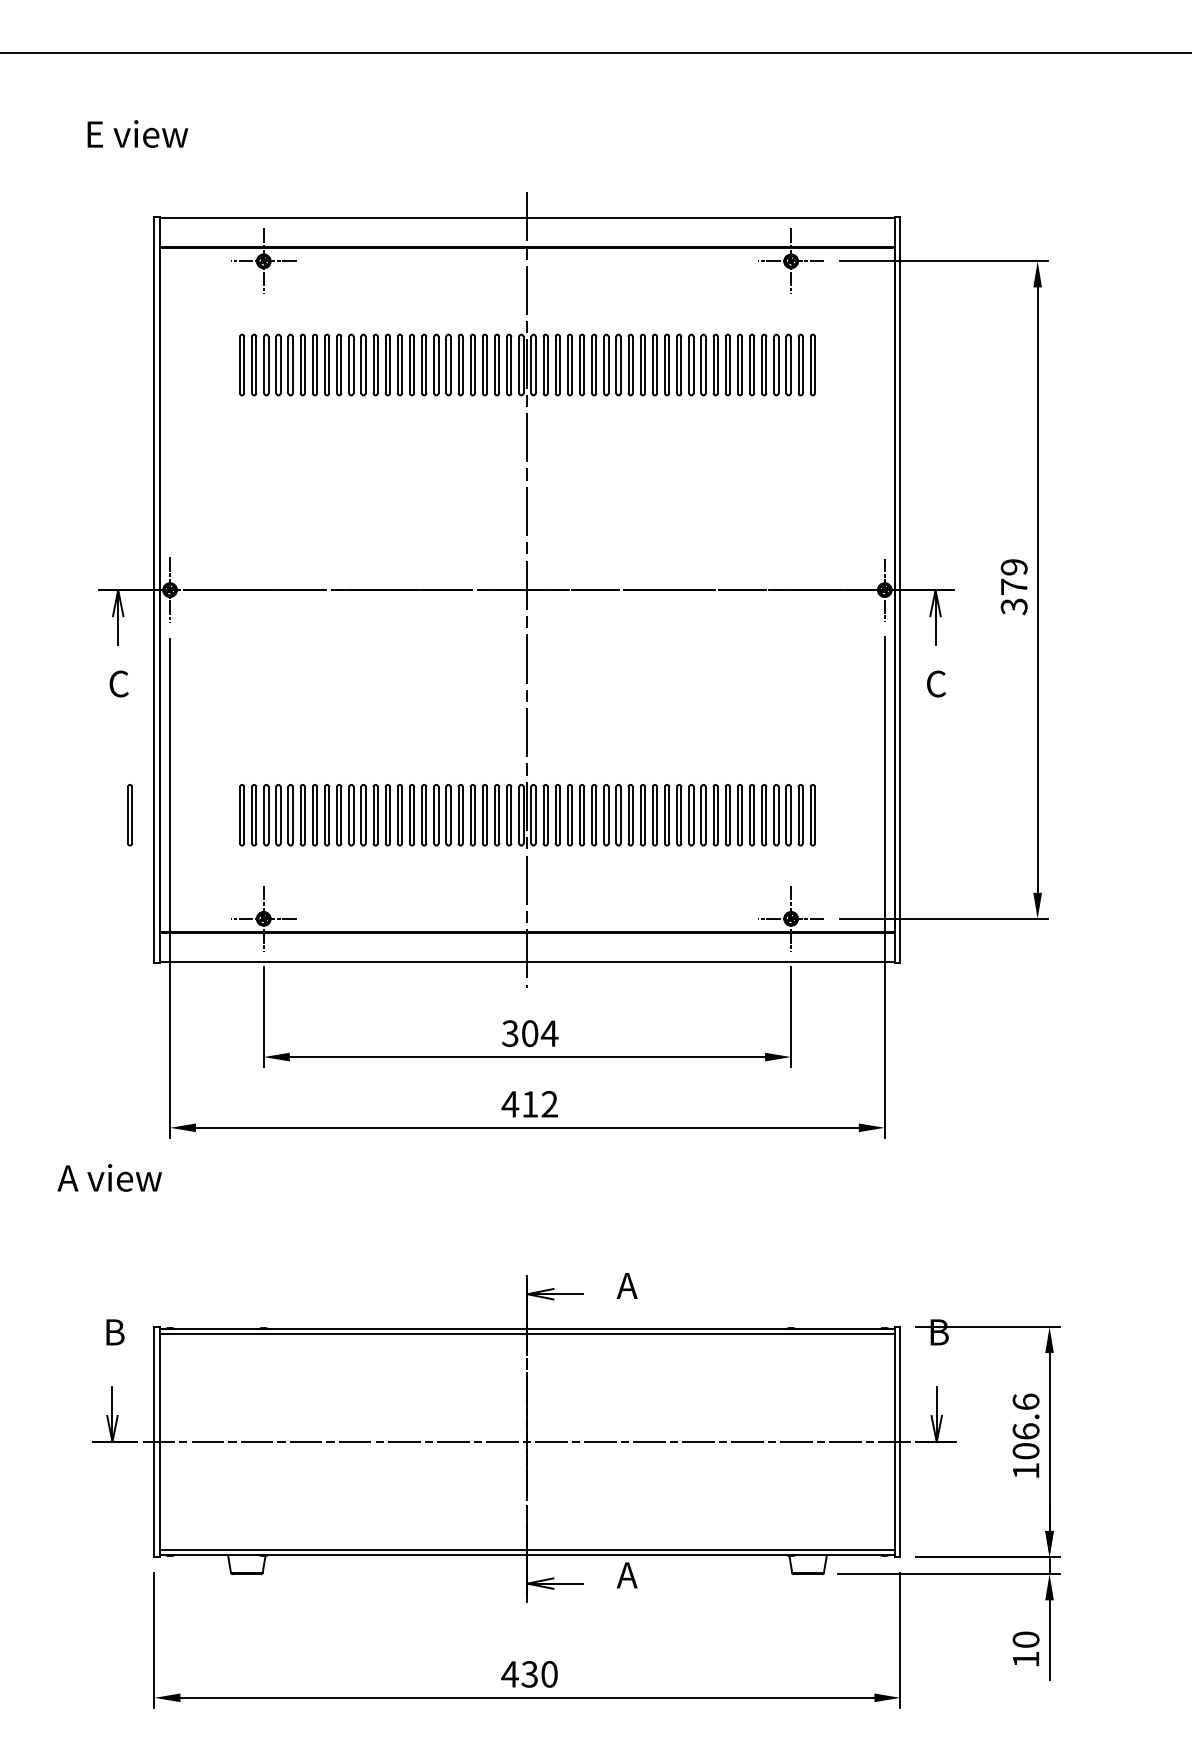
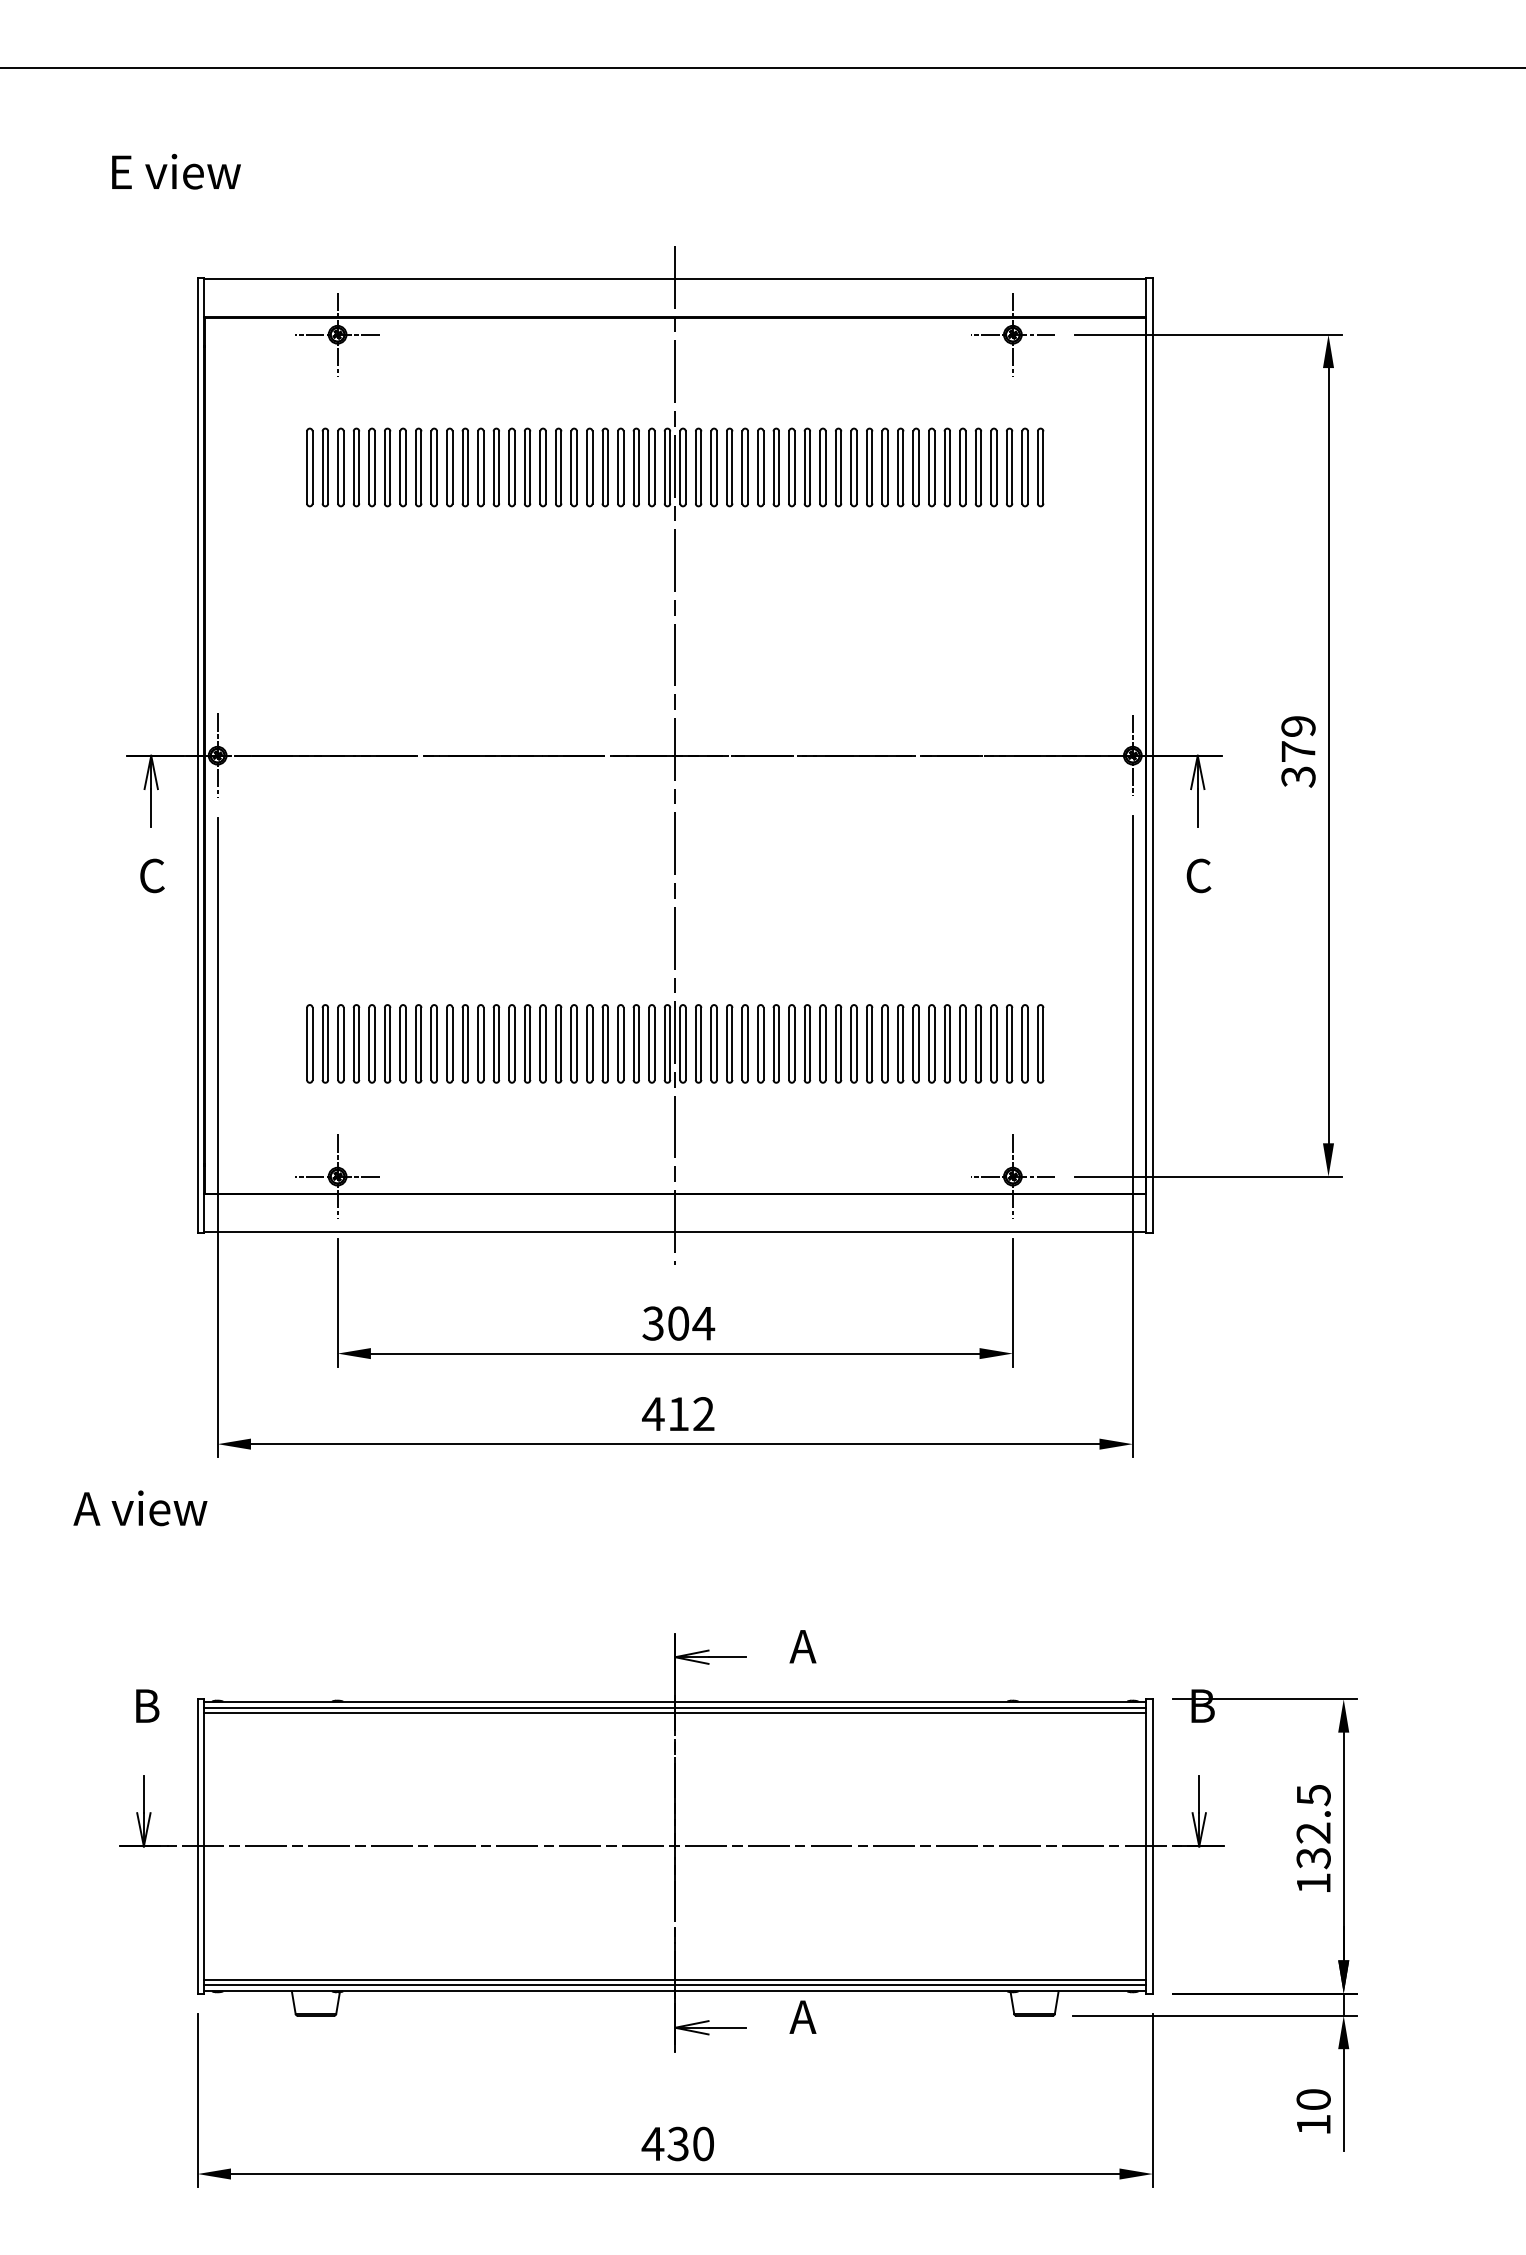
part: (129, 814) -> (165, 1043), removed
line: (527, 1337) -> (675, 1712), added
text: (1025, 1426) -> (1313, 1826), 106.6 -> 132.5
line: (527, 1546) -> (675, 1980), added

